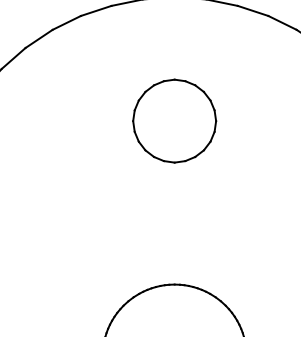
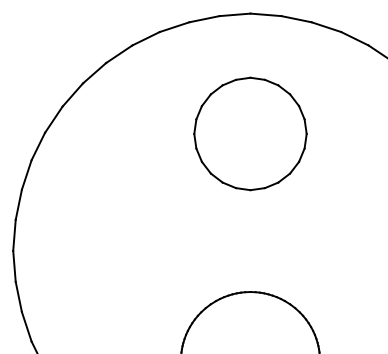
part: (174, 120) -> (250, 133), size x1.4

